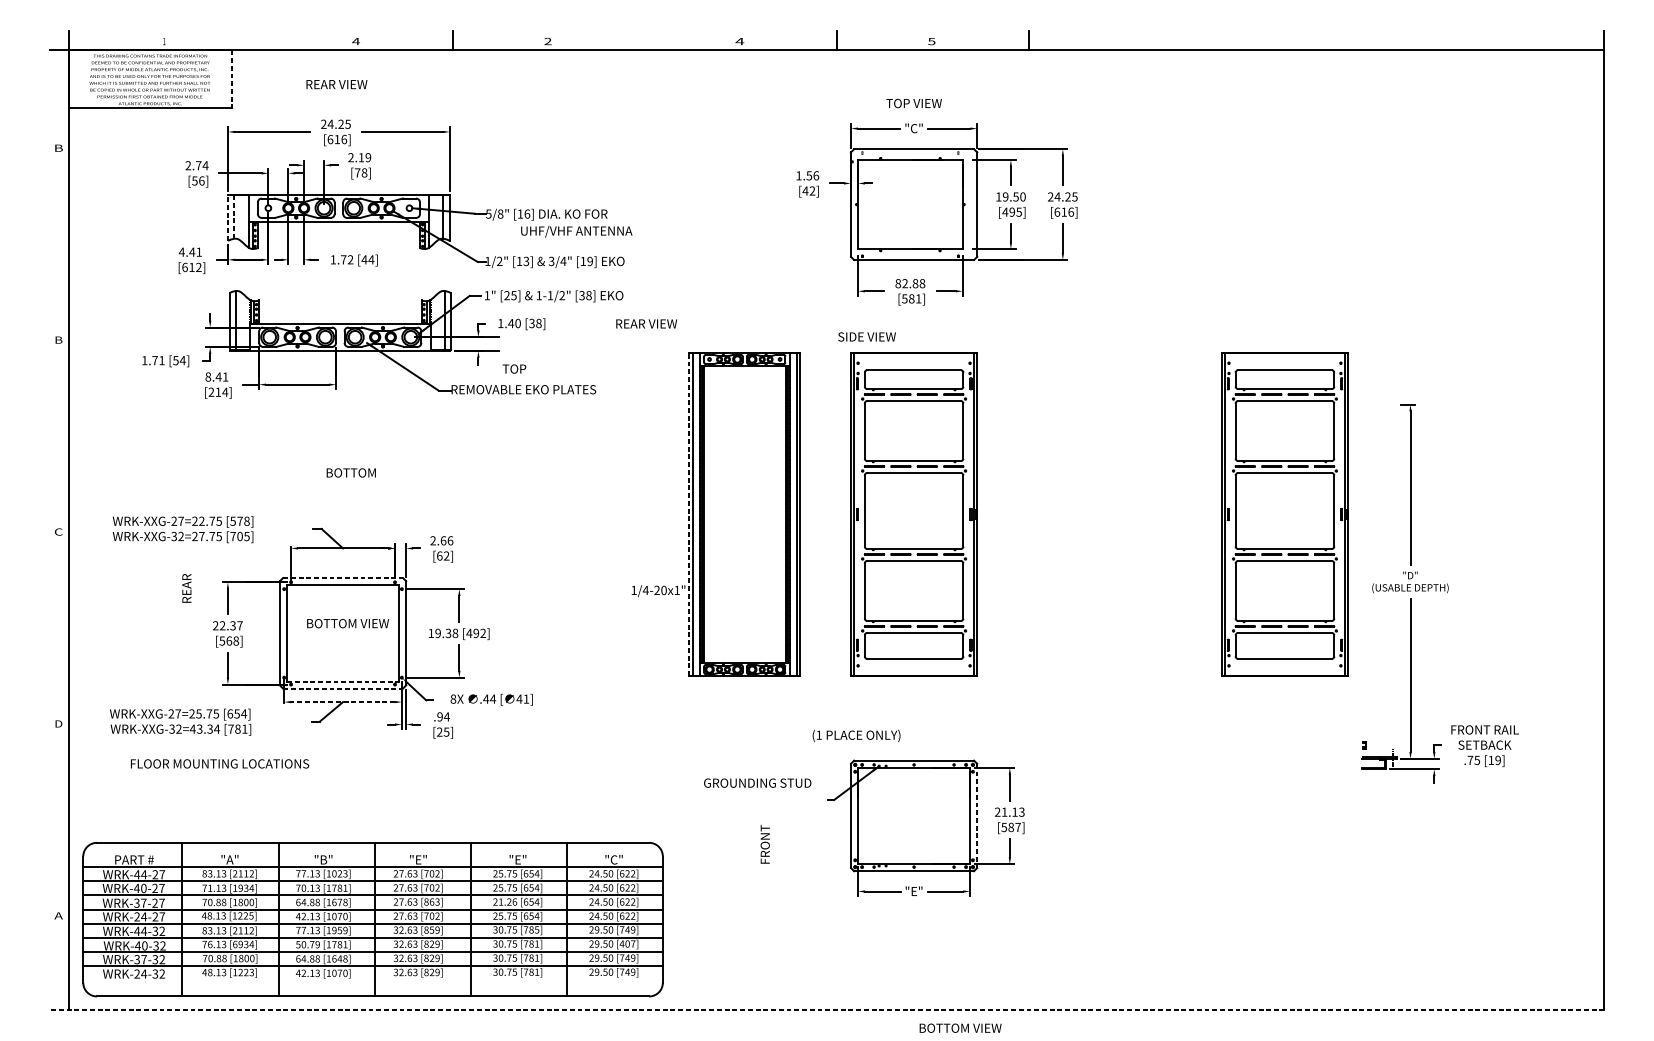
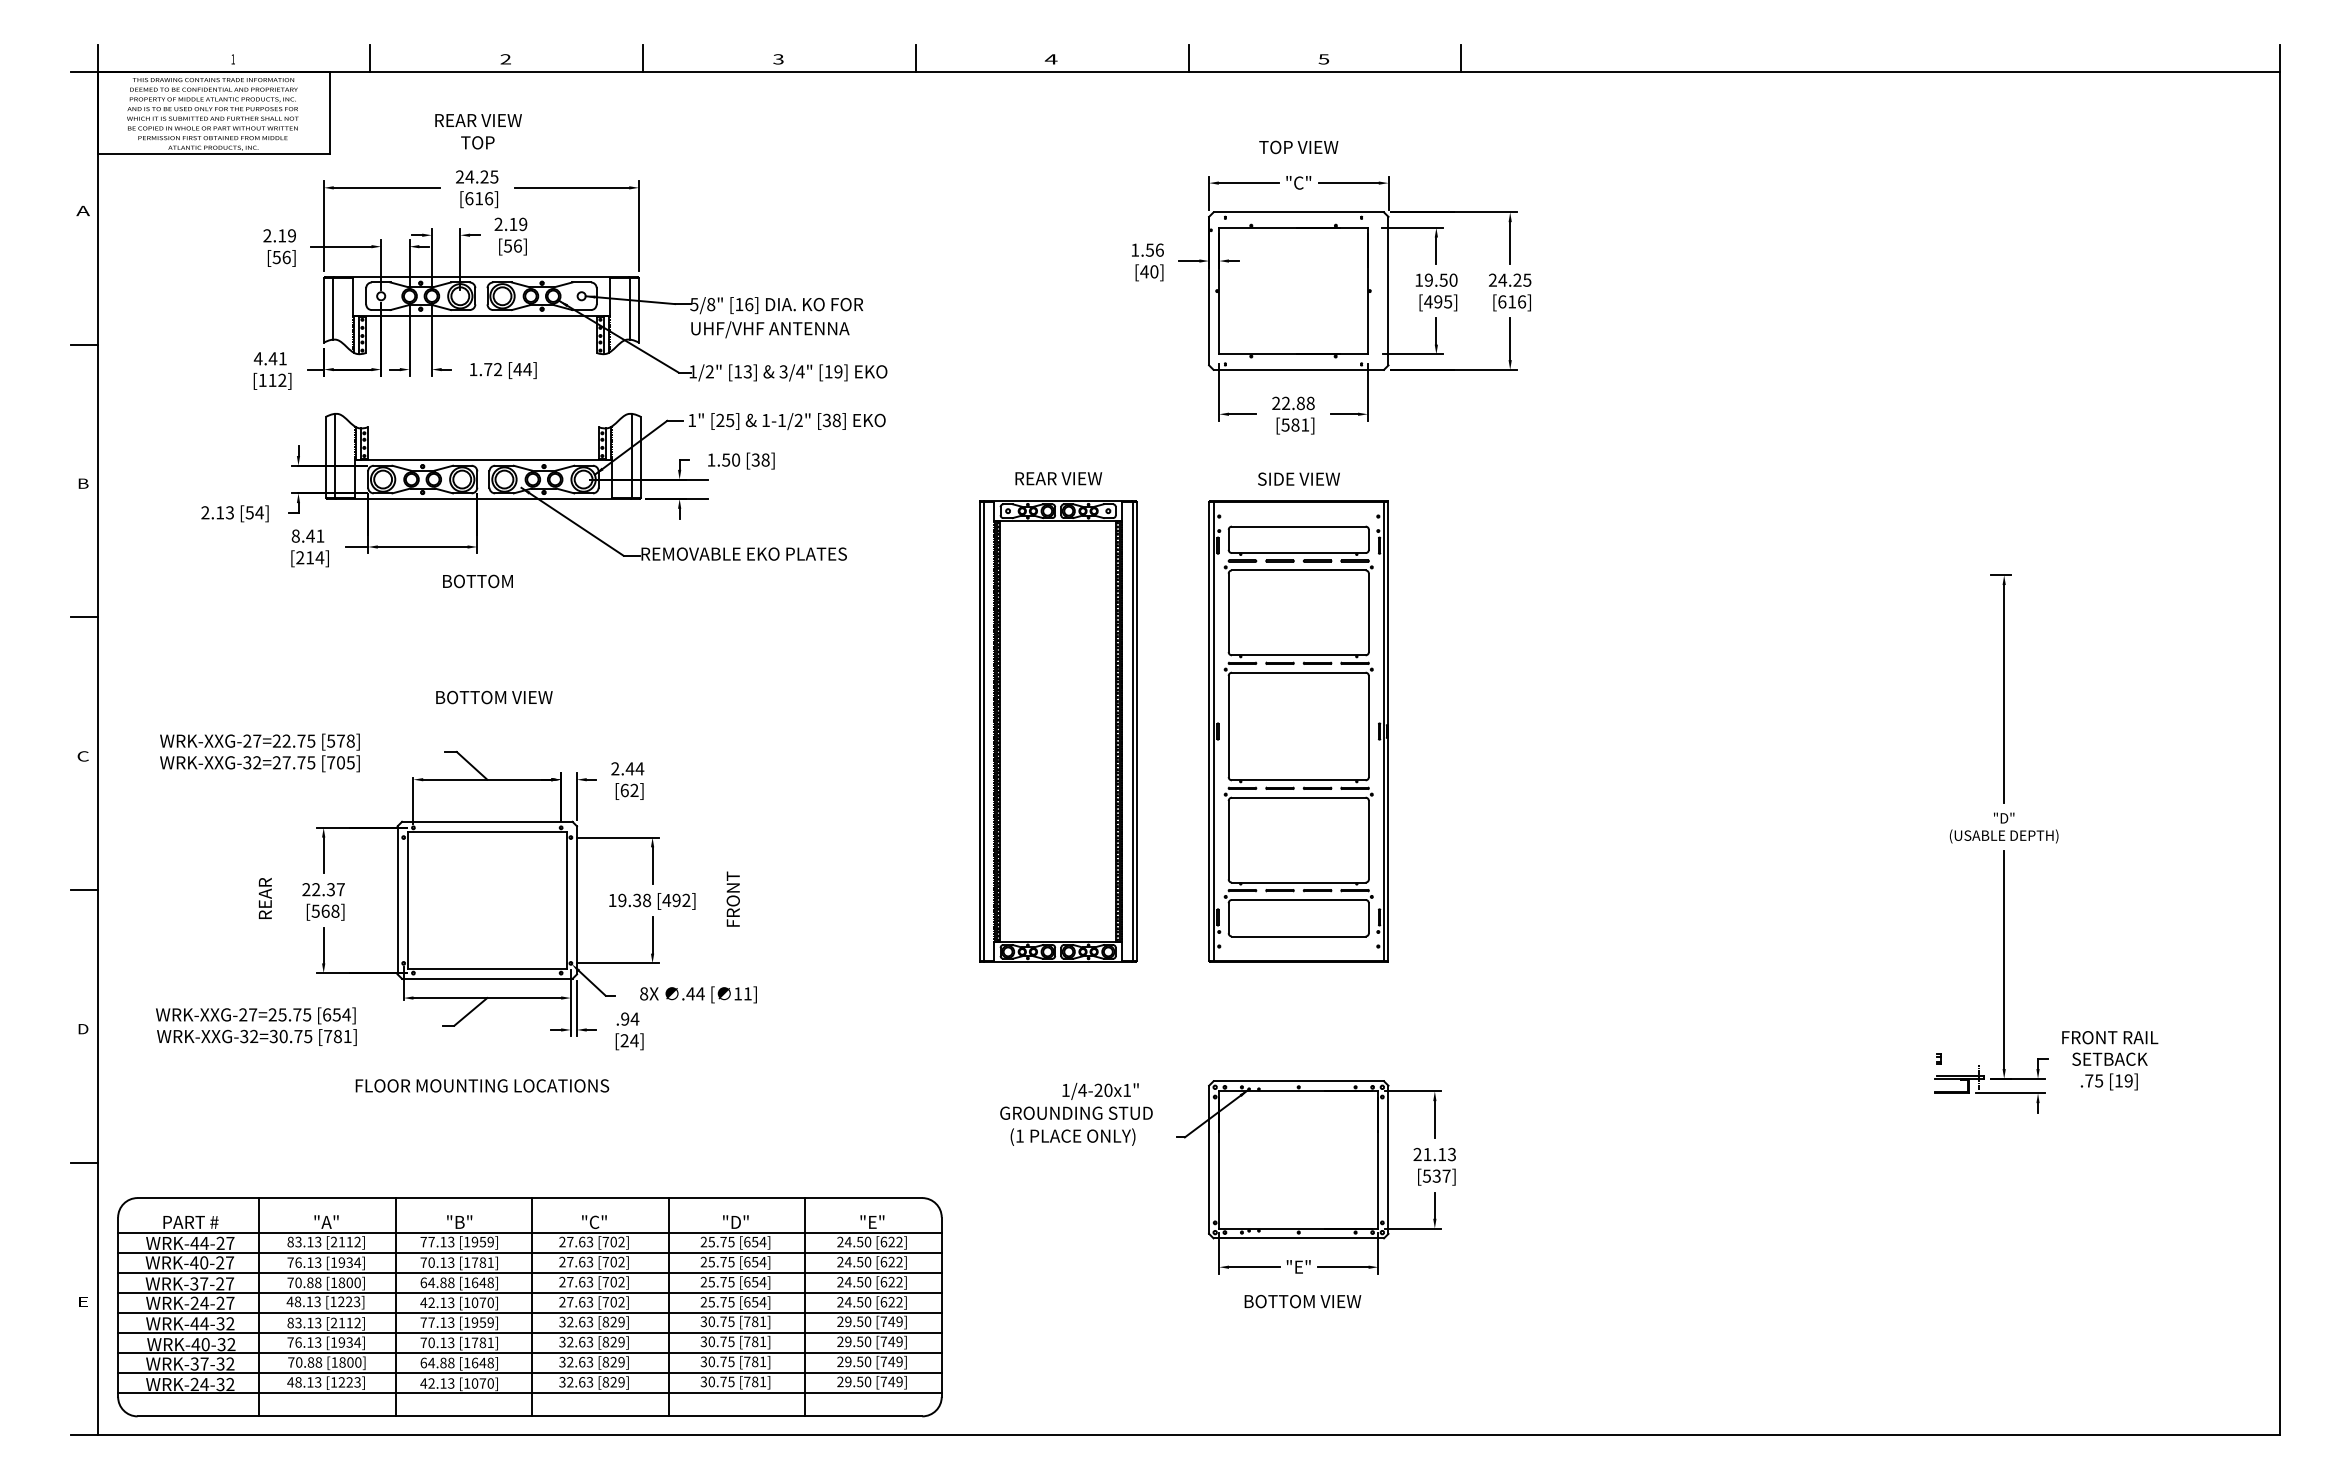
line: (260, 40) -> (370, 57), added
line: (644, 40) -> (915, 57), added
text: (355, 41) -> (505, 59), 4 -> 2
text: (547, 41) -> (778, 59), 2 -> 3
line: (232, 78) -> (329, 112), dashed -> solid
text: (58, 147) -> (82, 210), B -> A
text: (202, 165) -> (287, 235), 2.74 -> 2.19
text: (360, 172) -> (512, 245), [78] -> [56]
text: (812, 190) -> (1154, 271), [42] -> [40]
line: (234, 216) -> (332, 308), dashed -> solid
line: (227, 217) -> (323, 309), dashed -> solid
text: (576, 231) -> (770, 329), moved
line: (58, 242) -> (83, 344), added
text: (184, 267) -> (262, 380), [612] -> [112]
text: (898, 283) -> (1276, 403), 82.88 -> 22.88
text: (510, 323) -> (725, 459), 1.40 -> 1.50
text: (646, 323) -> (1058, 478), moved
text: (866, 336) -> (1298, 478), moved
text: (153, 360) -> (217, 512), 1.71 -> 2.13
text: (514, 368) -> (477, 142), moved
line: (58, 434) -> (83, 617), added
text: (350, 473) -> (477, 581), moved
line: (689, 514) -> (979, 731), dashed -> solid
part: (1284, 514) -> (1825, 731), removed
text: (446, 540) -> (634, 768), 2.66 -> 2.44
line: (343, 577) -> (487, 821), dashed -> solid
text: (186, 588) -> (264, 898), moved
text: (658, 591) -> (1100, 1091), moved
text: (348, 623) -> (494, 697), moved
line: (58, 625) -> (83, 889), added
line: (343, 681) -> (487, 969), dashed -> solid
line: (343, 688) -> (487, 978), dashed -> solid
text: (519, 698) -> (737, 993), 41] -> 11]
line: (343, 702) -> (487, 998), dashed -> solid
text: (204, 729) -> (290, 1036), WRK-XXG-32=43.34 -> WRK-XXG-32=30.75
text: (446, 731) -> (634, 1040), [25] -> [24]
text: (856, 735) -> (1072, 1136), moved
text: (220, 763) -> (482, 1085), moved
line: (977, 816) -> (1388, 1160), dashed -> solid
line: (58, 817) -> (83, 1162), added
text: (1011, 826) -> (1436, 1175), [587] -> [537]
text: (764, 843) -> (732, 898), moved
text: (517, 859) -> (735, 1221), "E" -> "D"
text: (418, 860) -> (594, 1222), "E" -> "C"
text: (614, 860) -> (872, 1222), "C" -> "E"
text: (339, 873) -> (482, 1241), [1023] -> [1959]
text: (210, 888) -> (298, 1262), 71.13 -> 76.13
text: (507, 901) -> (721, 1281), 21.26 -> 25.75
text: (339, 902) -> (482, 1282), [1678] -> [1648]
text: (431, 902) -> (613, 1282), [863] -> [702]
text: (58, 915) -> (83, 1301), A -> E
text: (251, 915) -> (357, 1301), [1225] -> [1223]
text: (431, 929) -> (613, 1321), [859] -> [829]
text: (536, 929) -> (762, 1321), [785] -> [781]
text: (627, 943) -> (891, 1341), [407] -> [749]
text: (235, 944) -> (334, 1342), [6934] -> [1934]
text: (308, 944) -> (437, 1342), 50.79 -> 70.13
line: (372, 980) -> (529, 1393), added
line: (827, 1009) -> (1175, 1435), dashed -> solid
text: (960, 1028) -> (1302, 1301), moved

